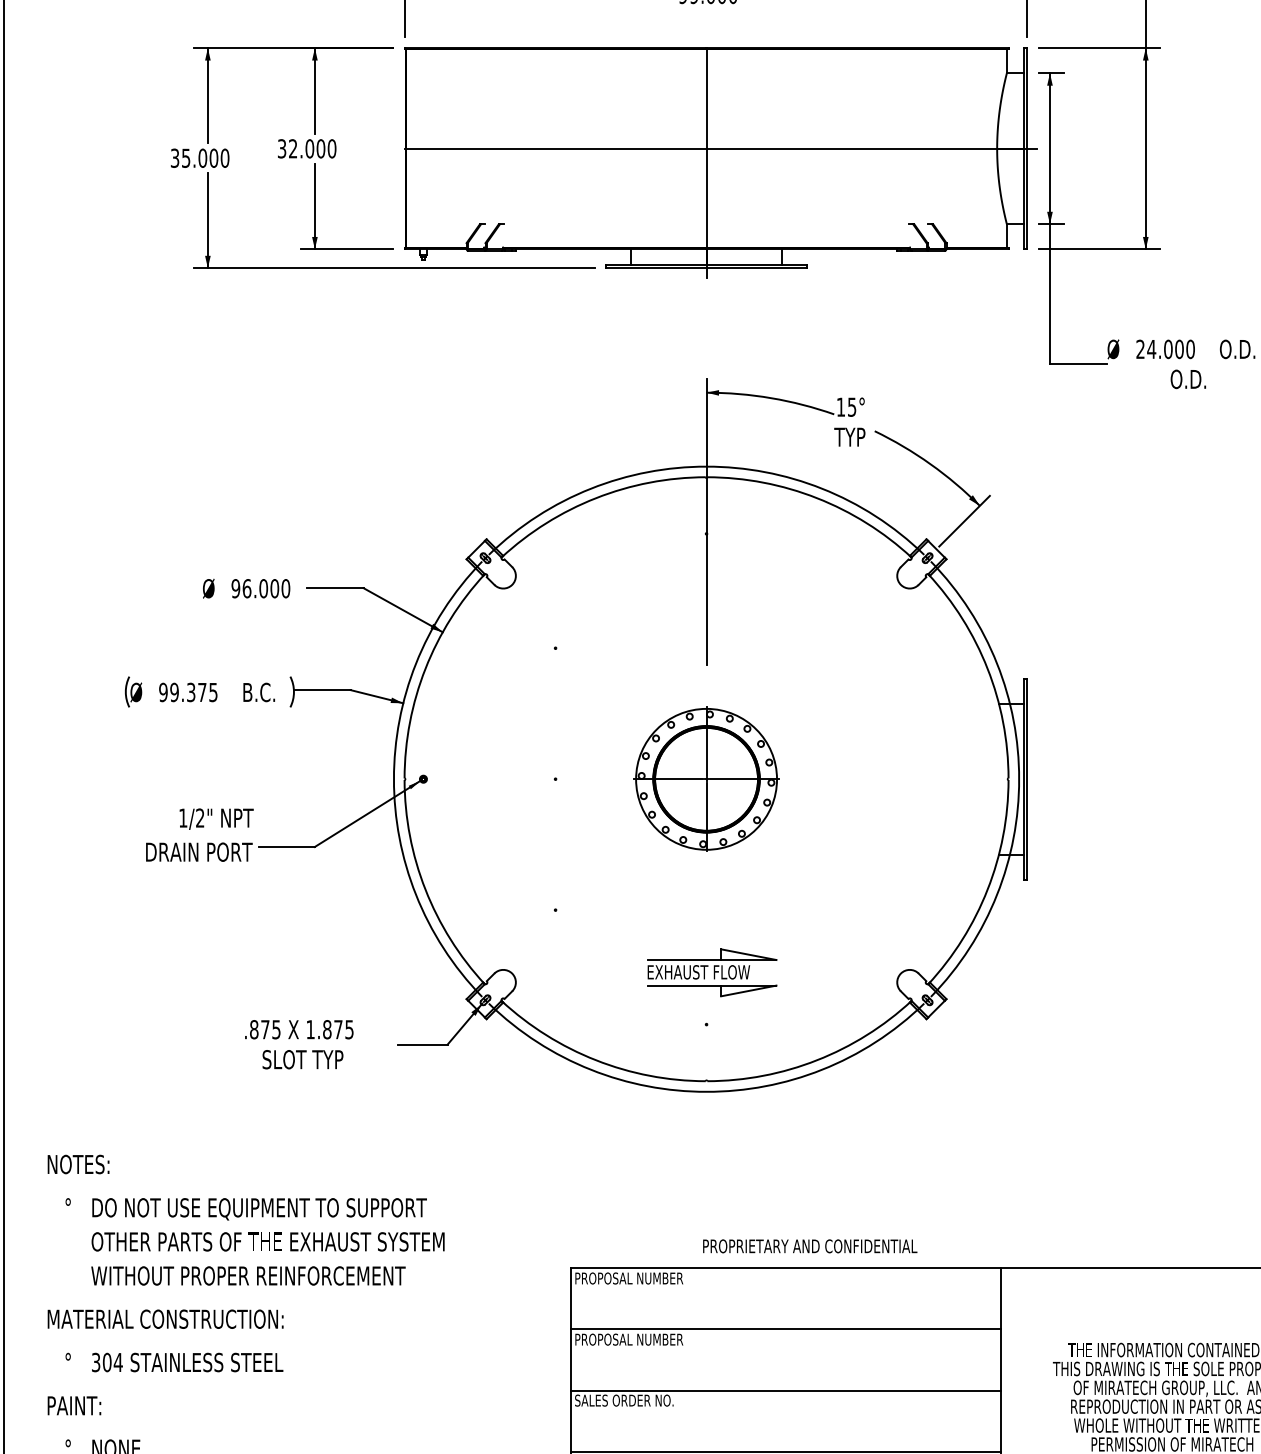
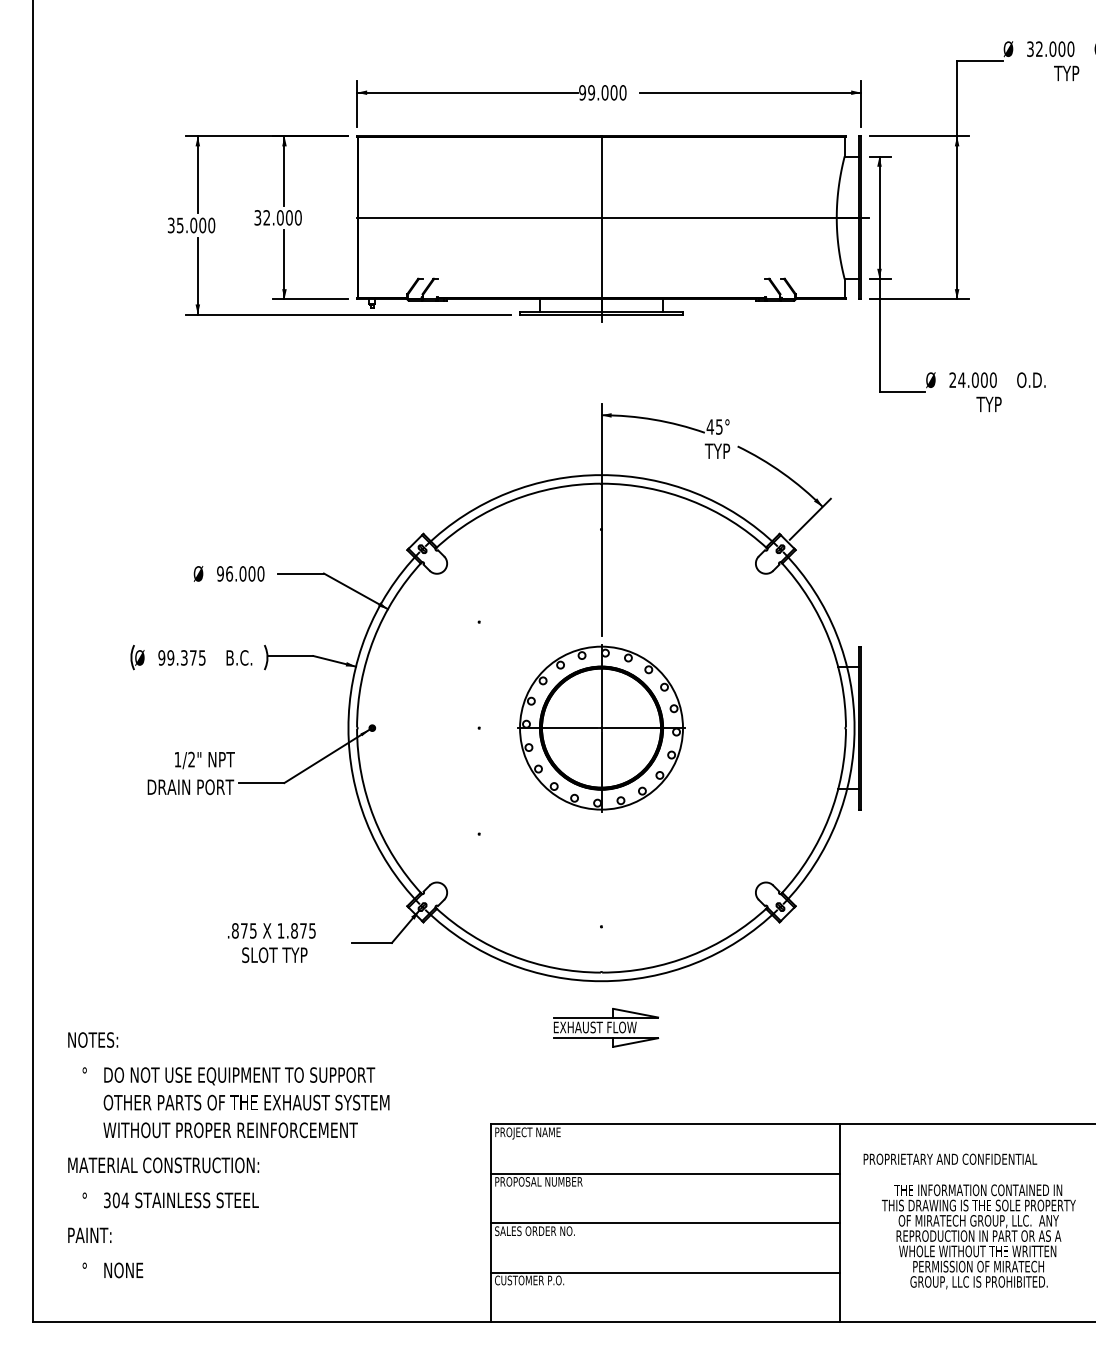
text: (1187, 379) -> (990, 404), O.D. -> TYP
text: (841, 406) -> (710, 426), 15° -> 45°
part: (706, 779) -> (601, 728), size x1.43
part: (712, 972) -> (606, 1027), moved
text: (810, 1245) -> (950, 1158), moved
text: (639, 1279) -> (547, 1133), PROPOSAL NUMBER -> PROJECT NAME

